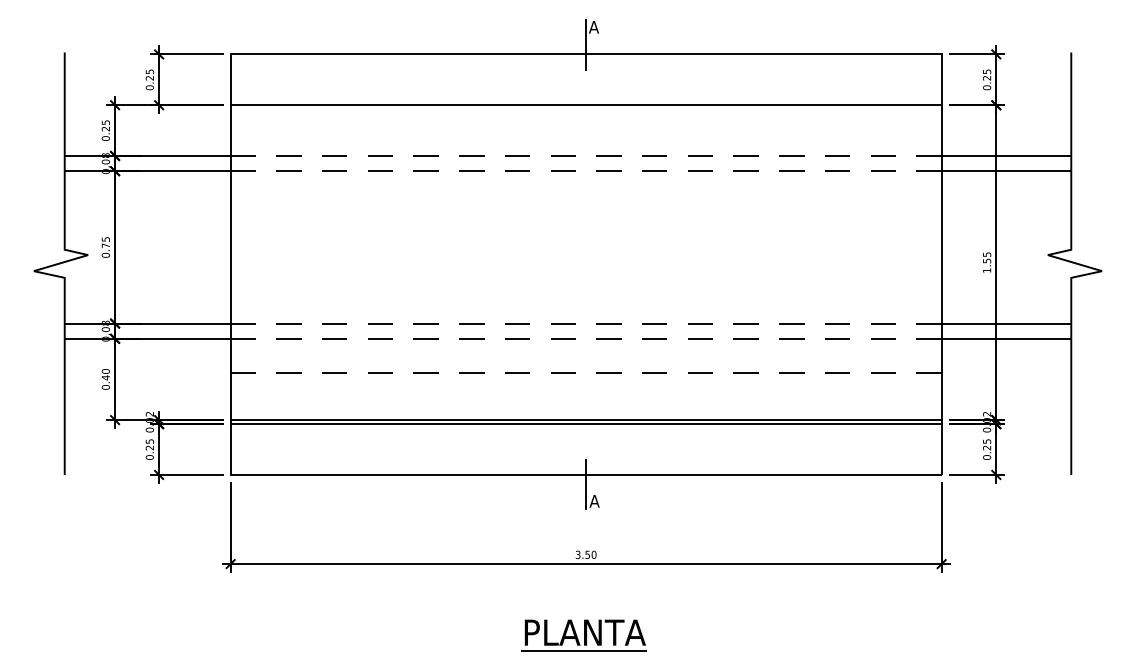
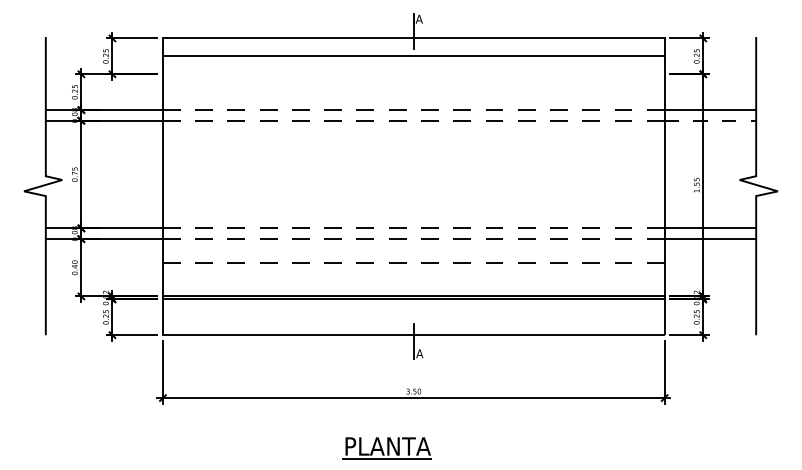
line: (585, 105) -> (413, 56), moved
line: (1006, 170) -> (710, 120), solid -> dashed
part: (582, 635) -> (386, 448), moved

